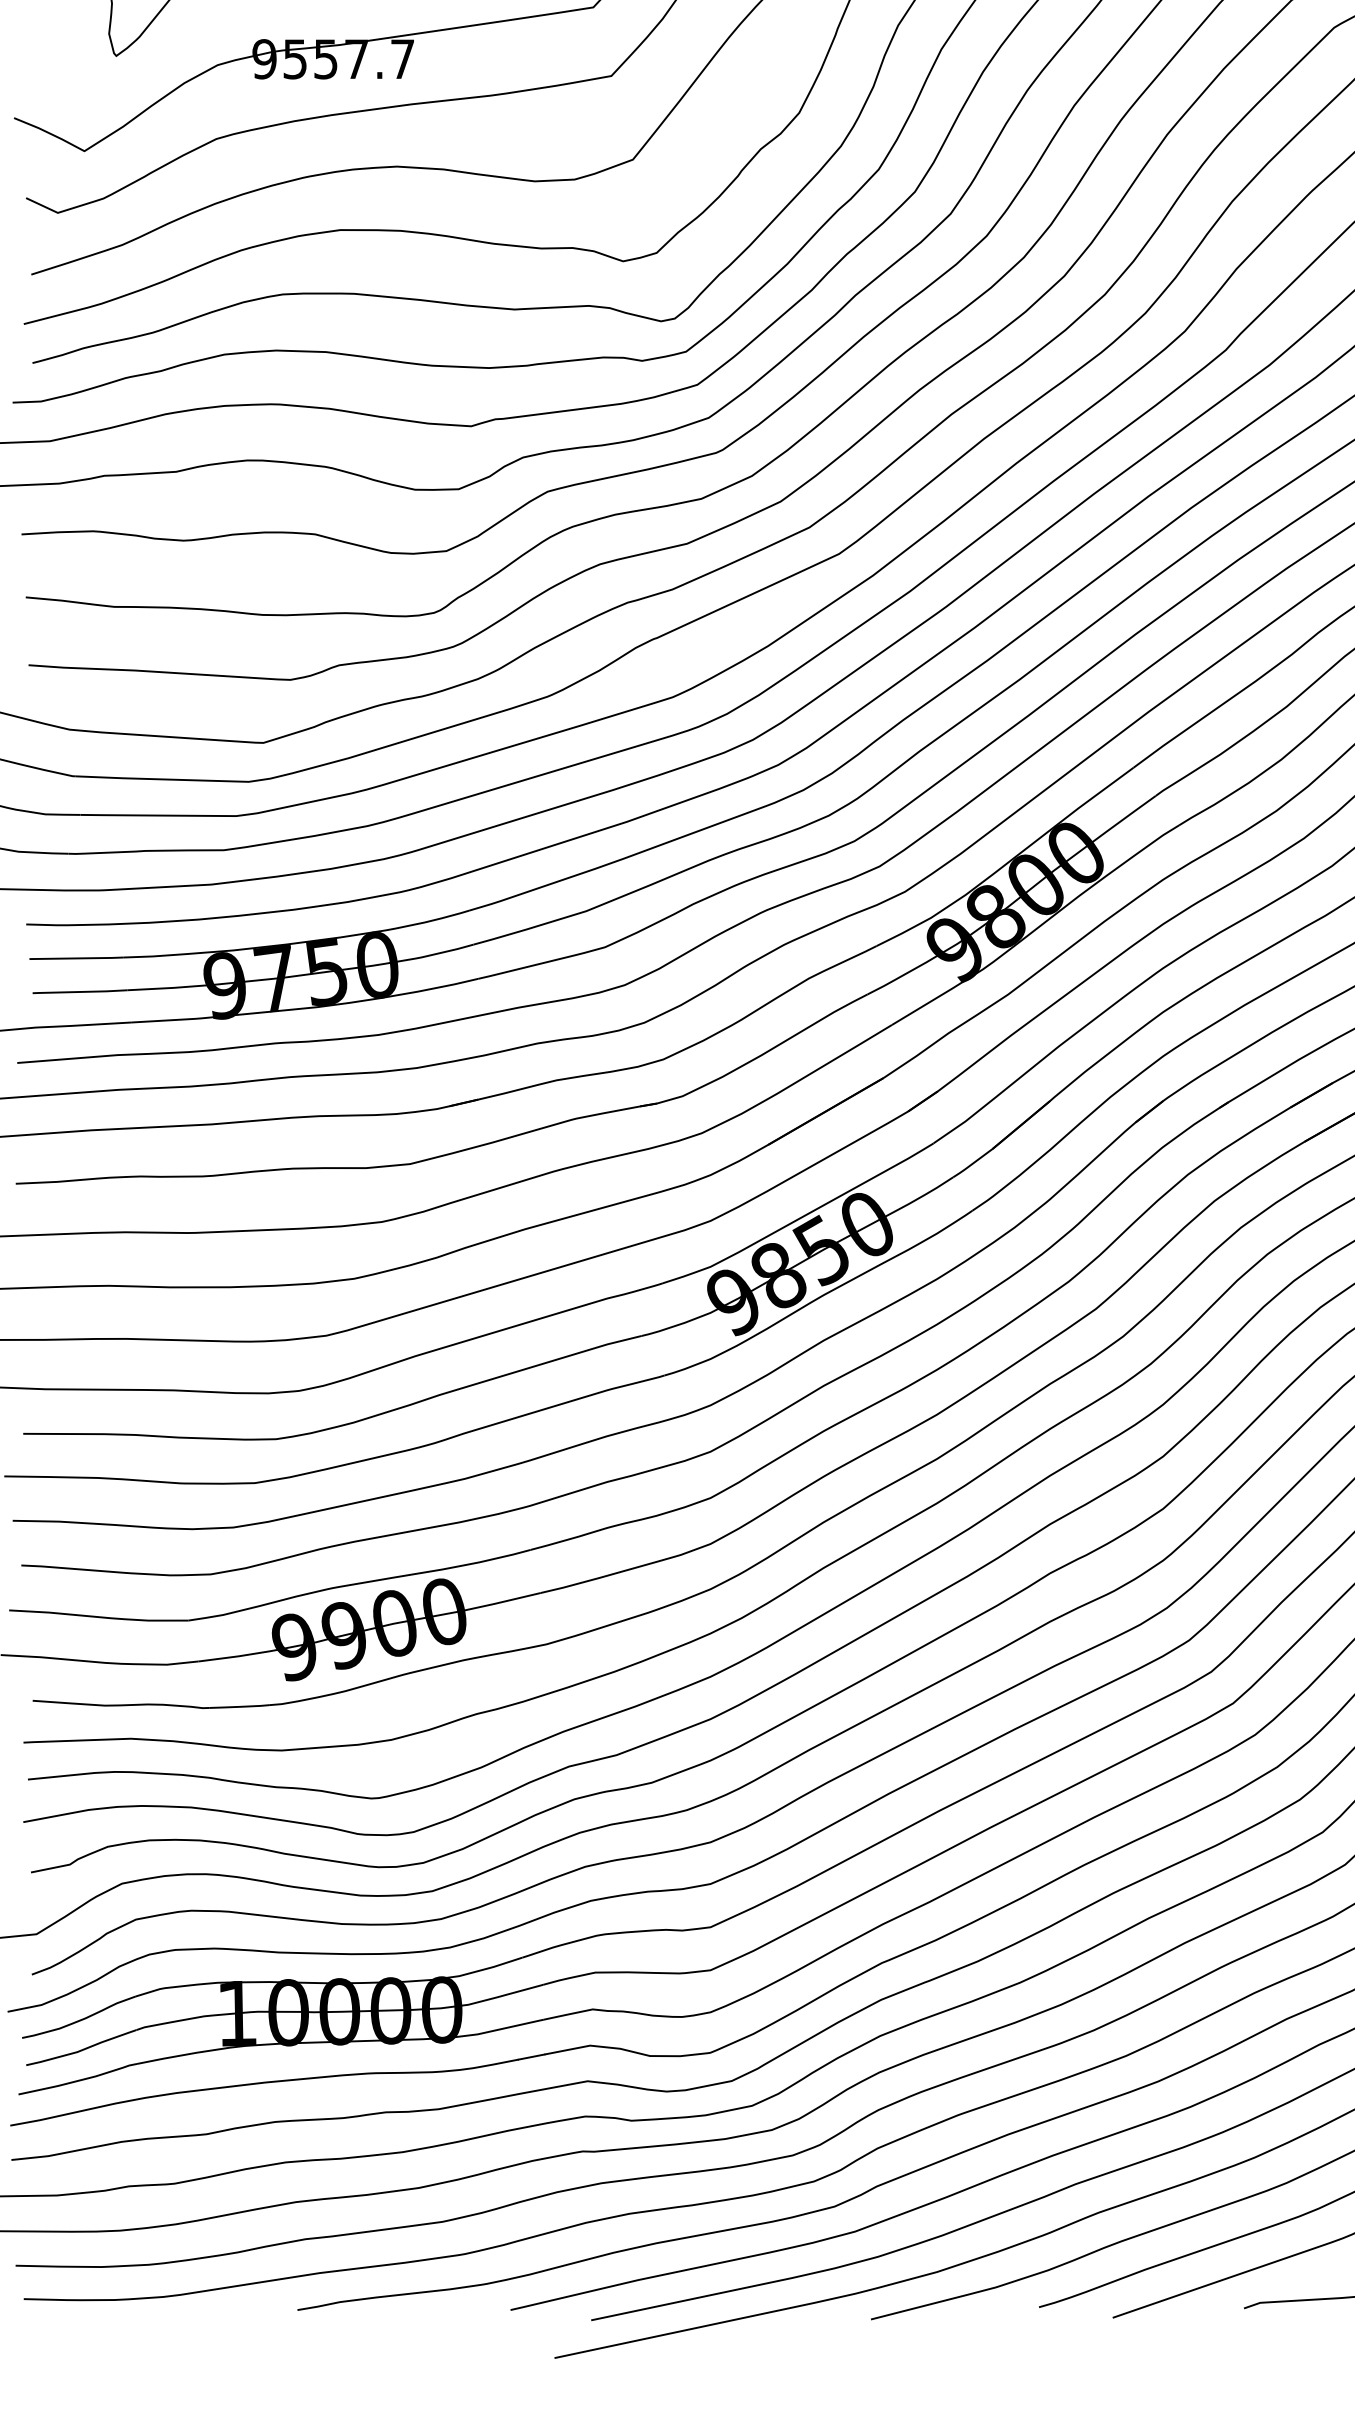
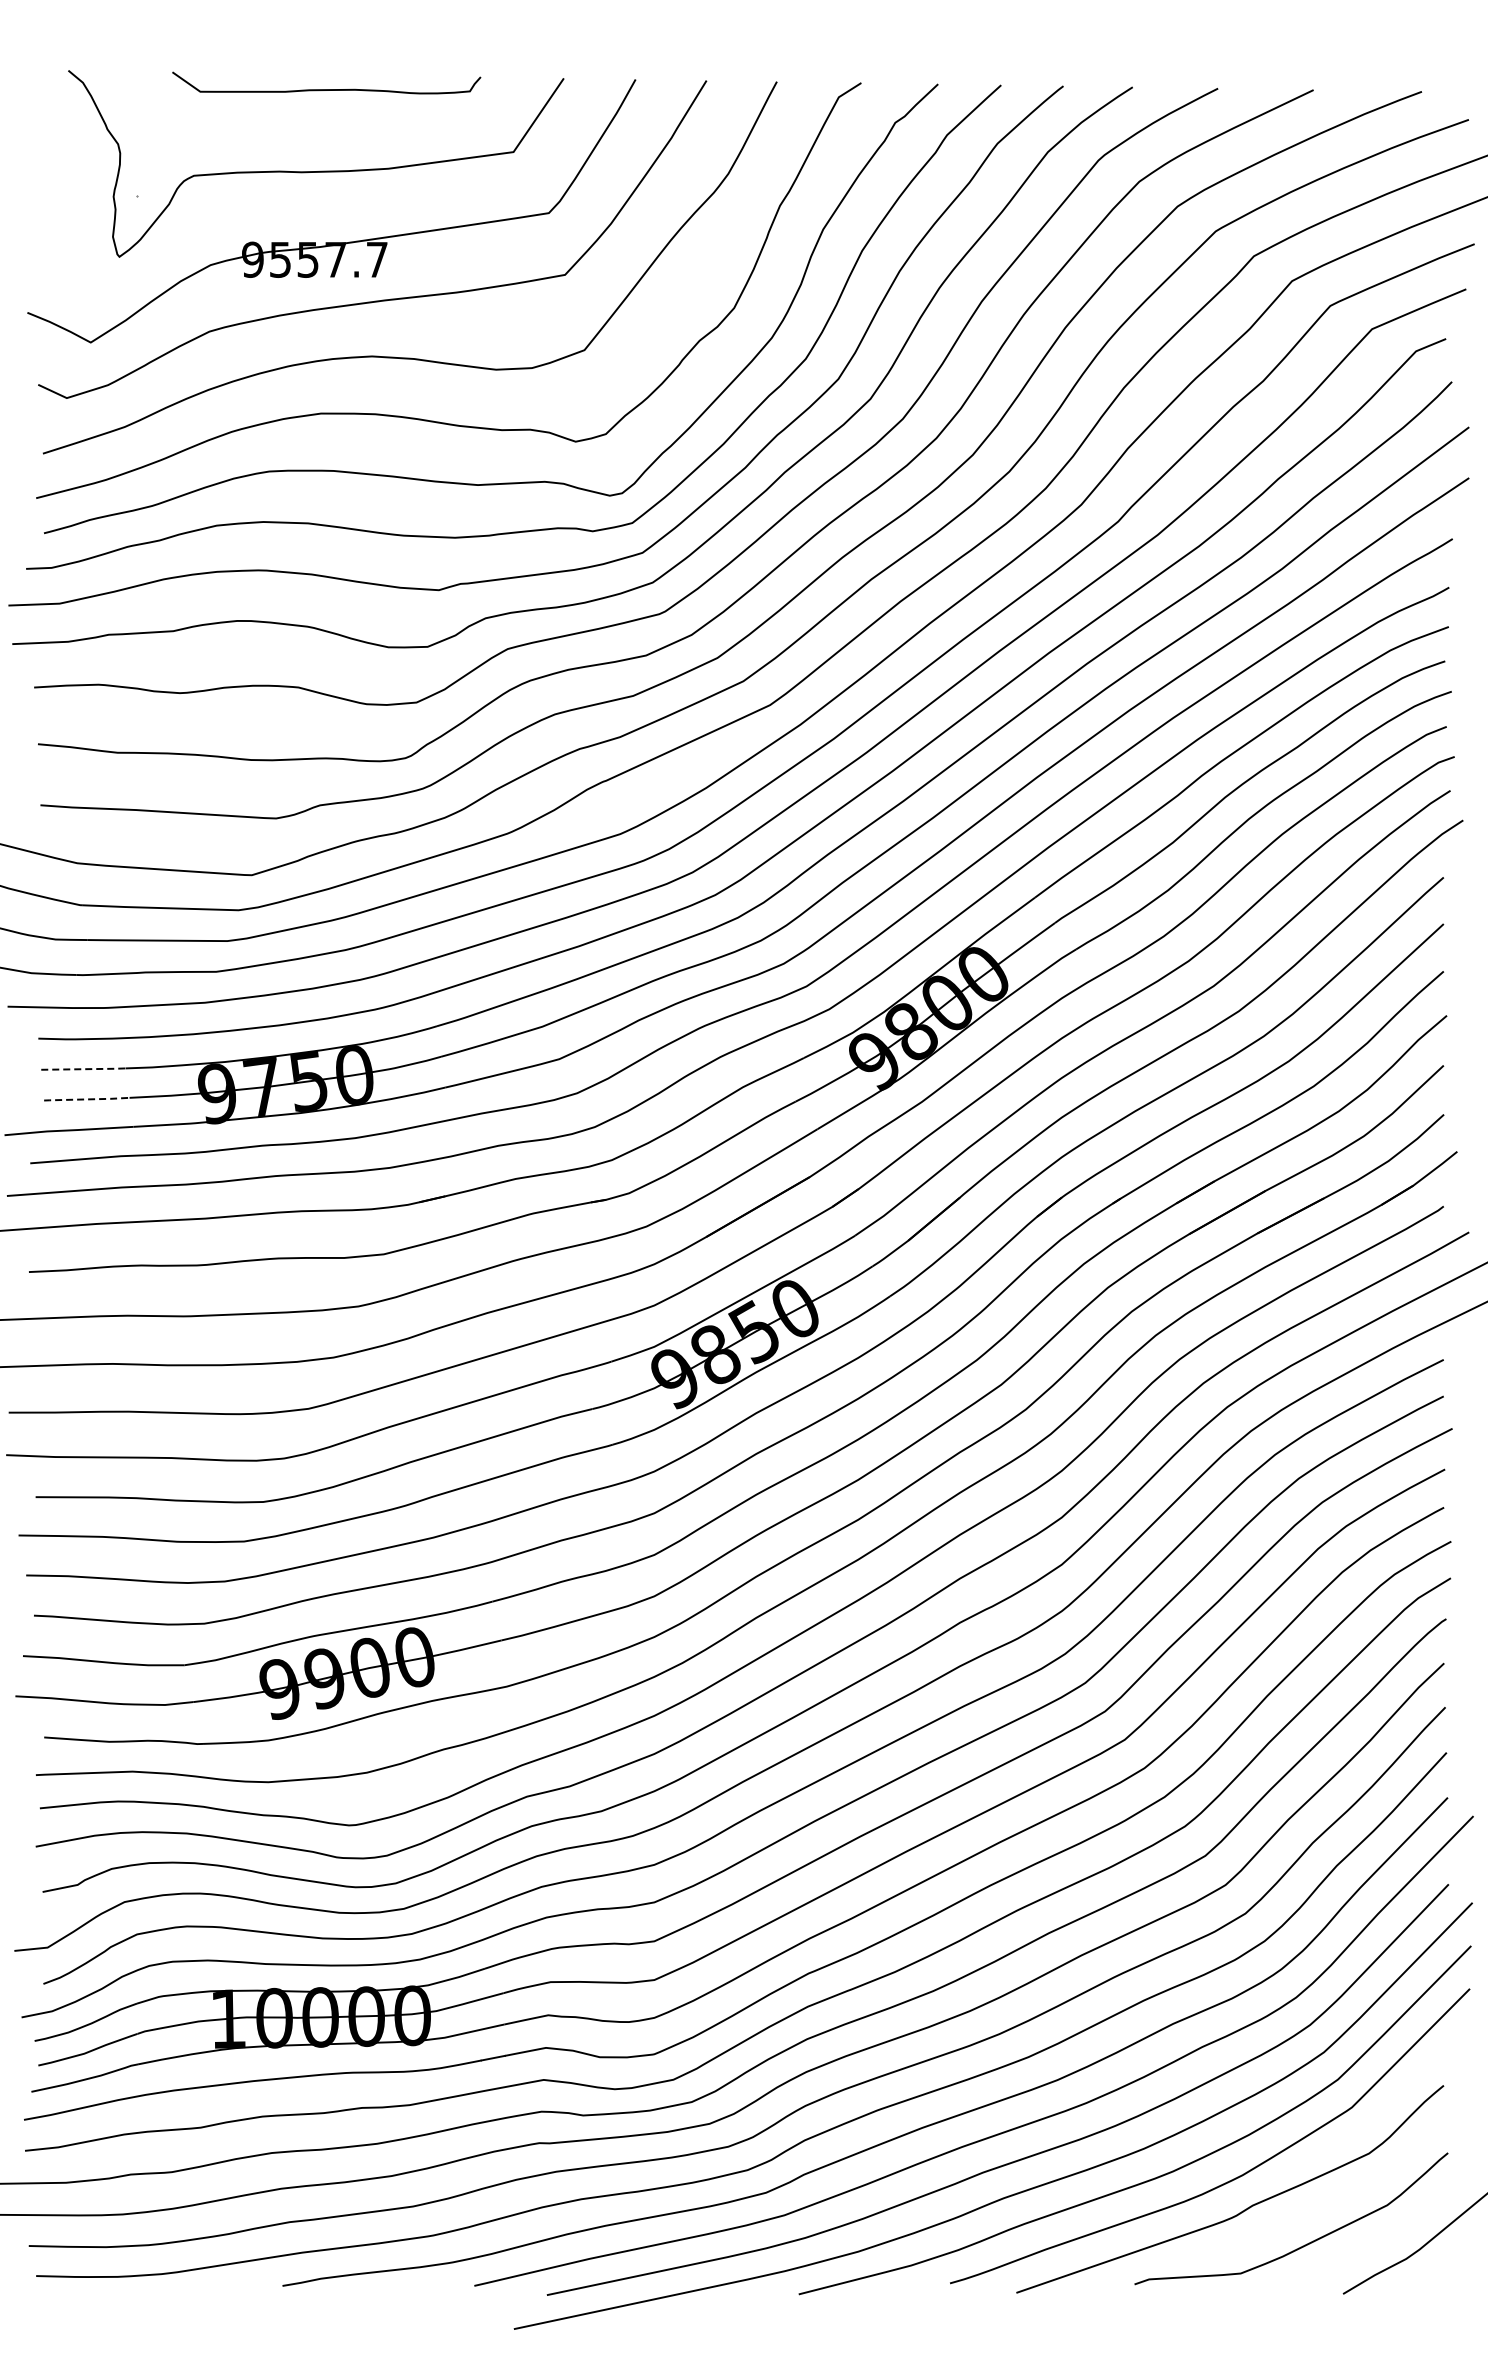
line: (77, 958) -> (84, 1069), solid -> dashed
line: (79, 992) -> (86, 1099), solid -> dashed

